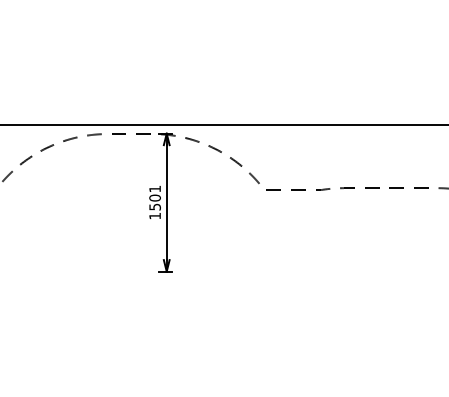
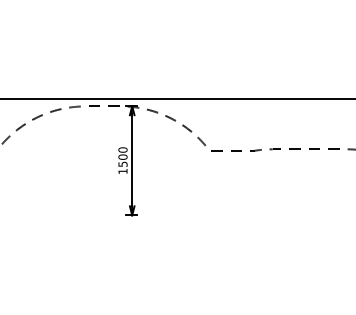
text: (154, 188) -> (122, 149), 1501 -> 1500

